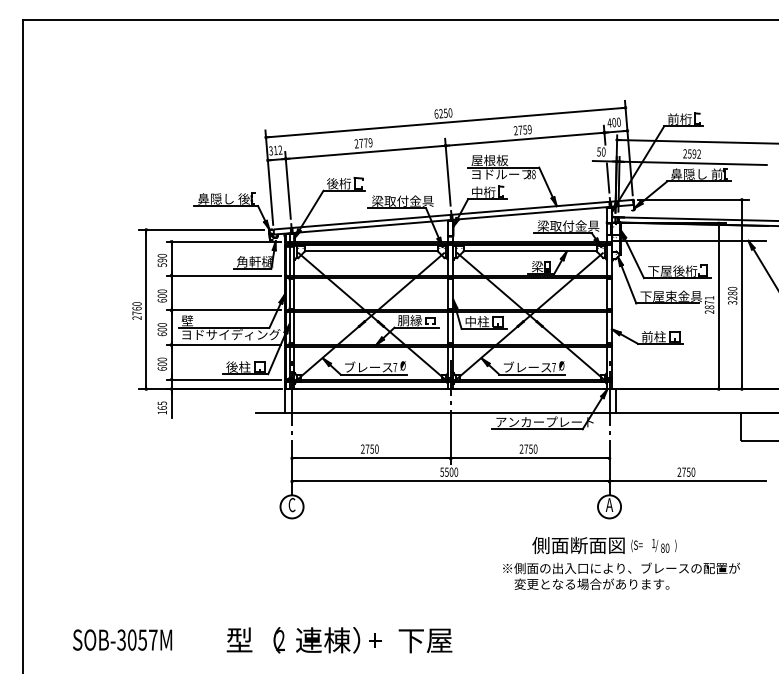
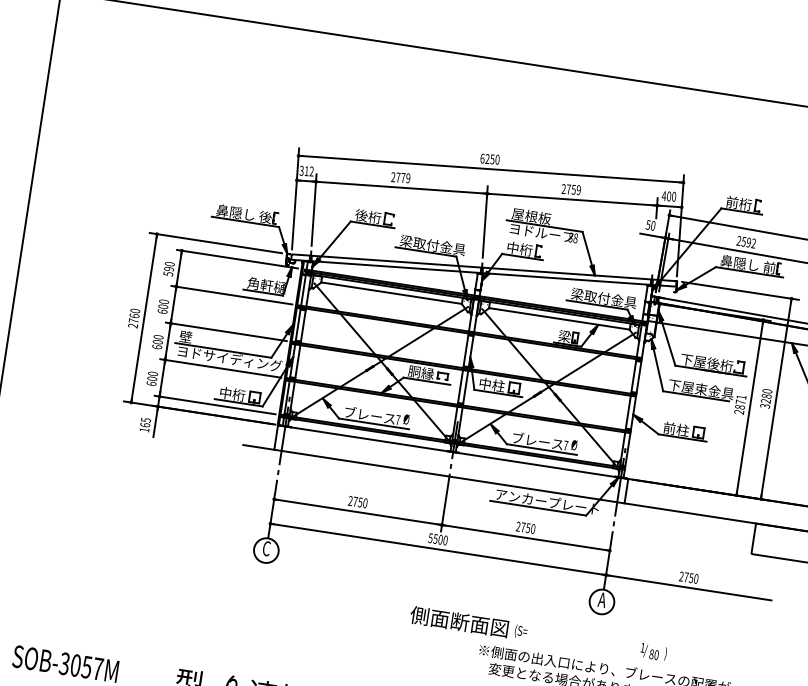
line: (607, 177) -> (653, 253), removed
text: (238, 366) -> (232, 393), 後柱 -> 中桁
text: (587, 545) -> (468, 623), moved

